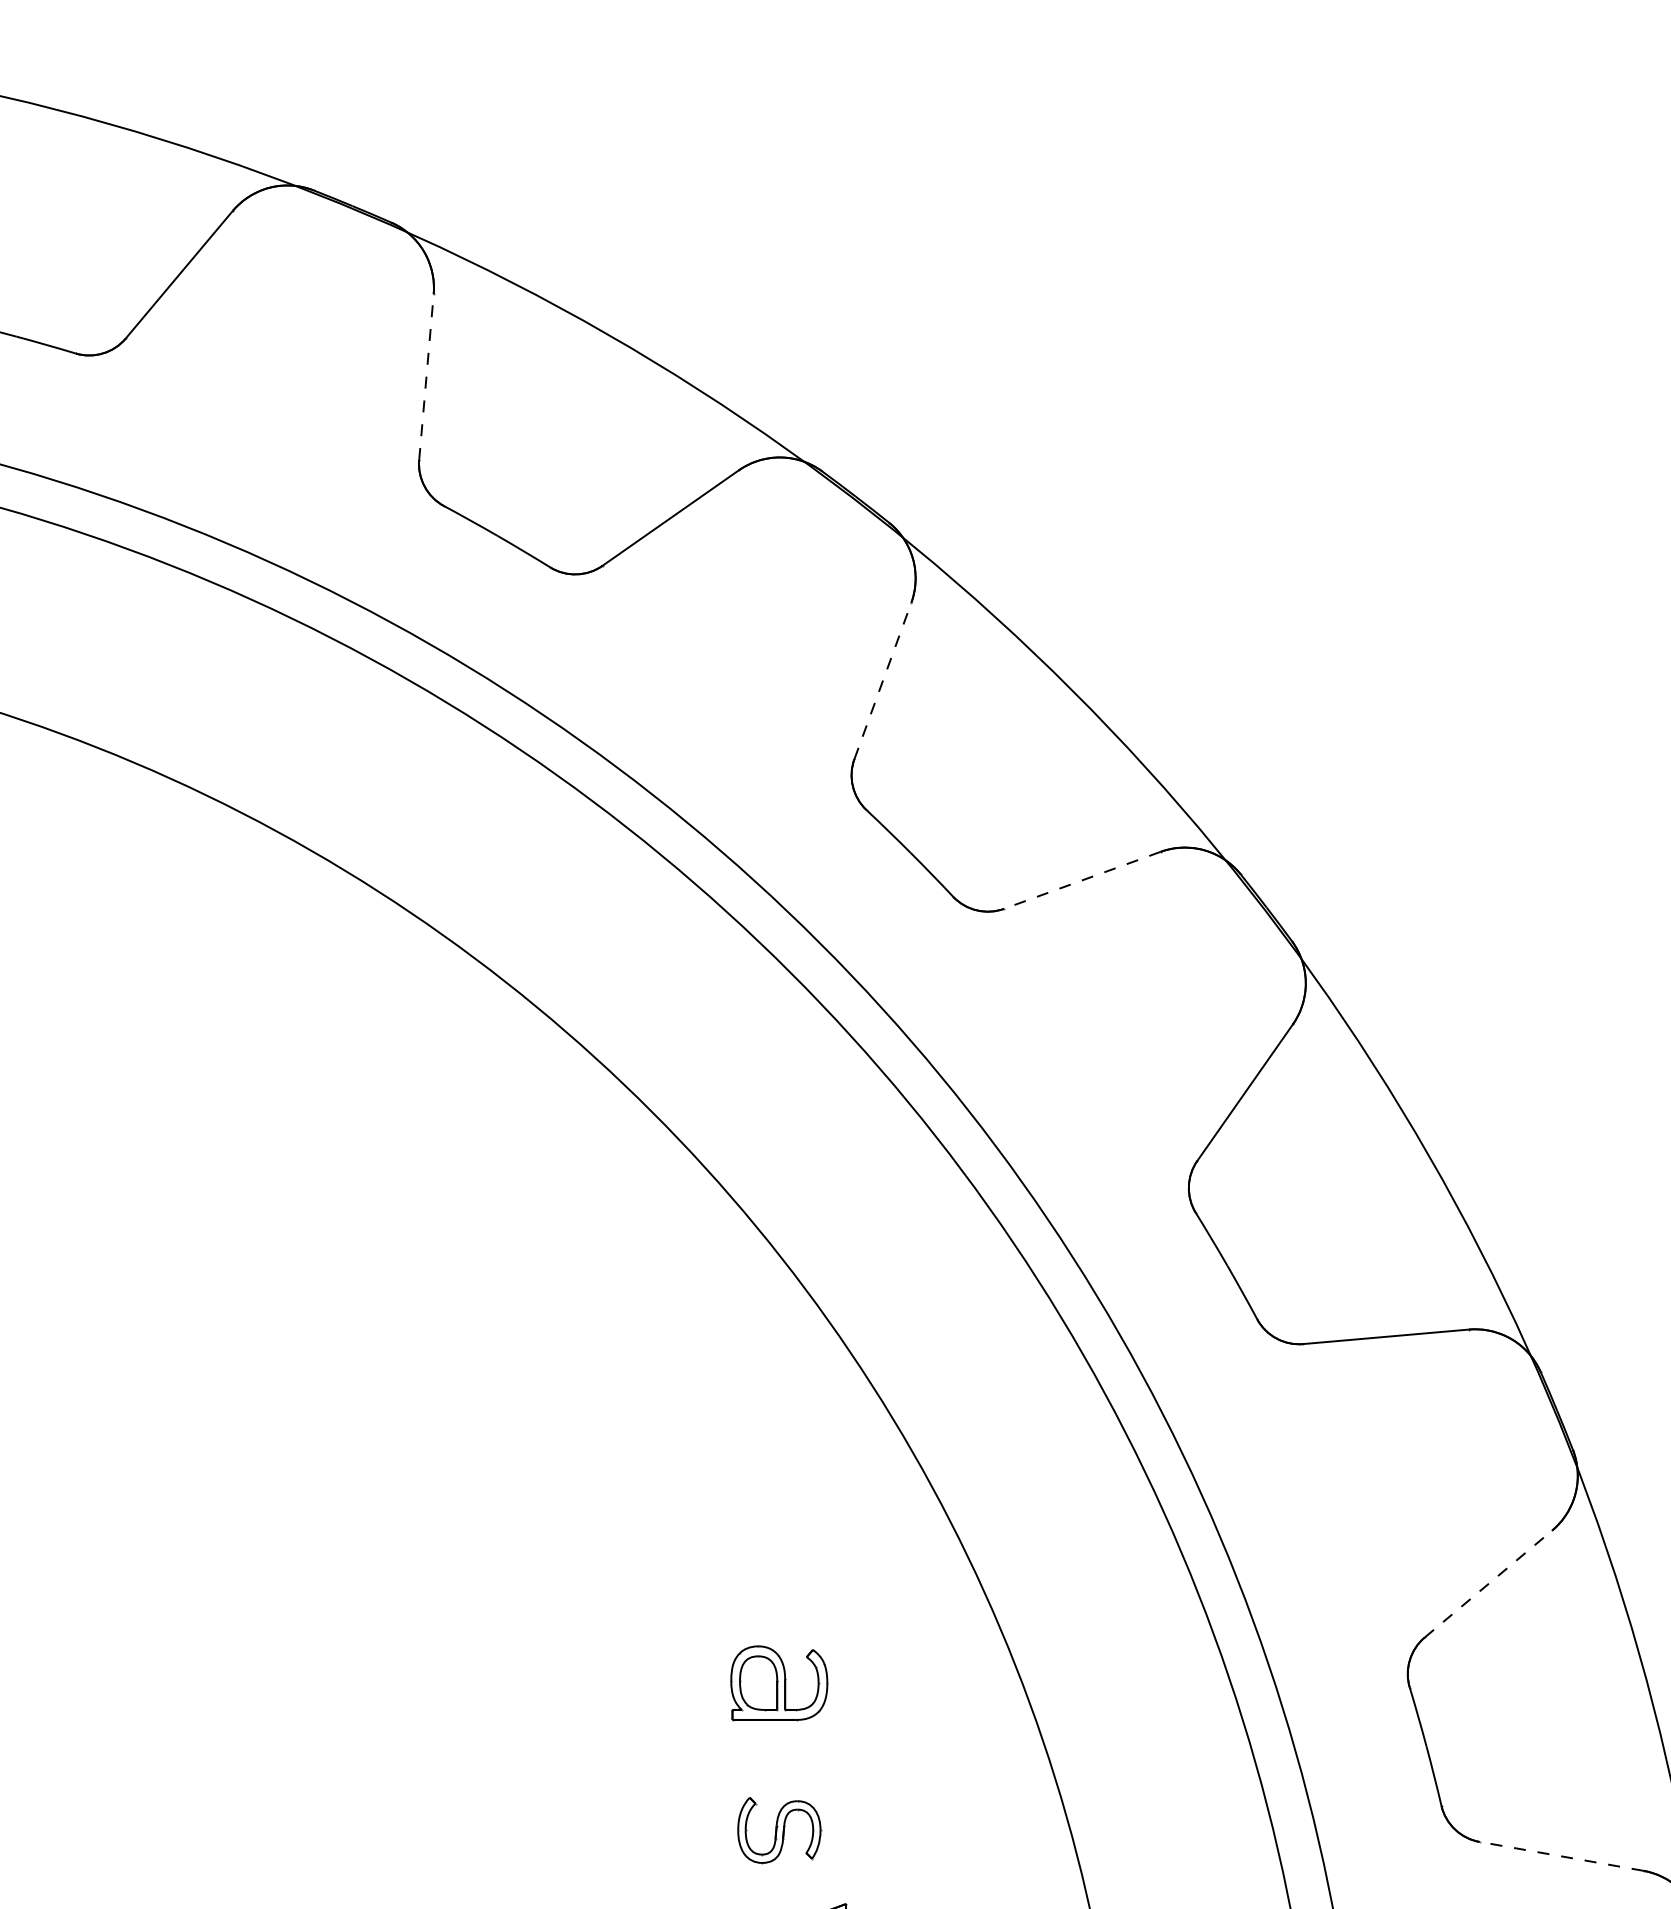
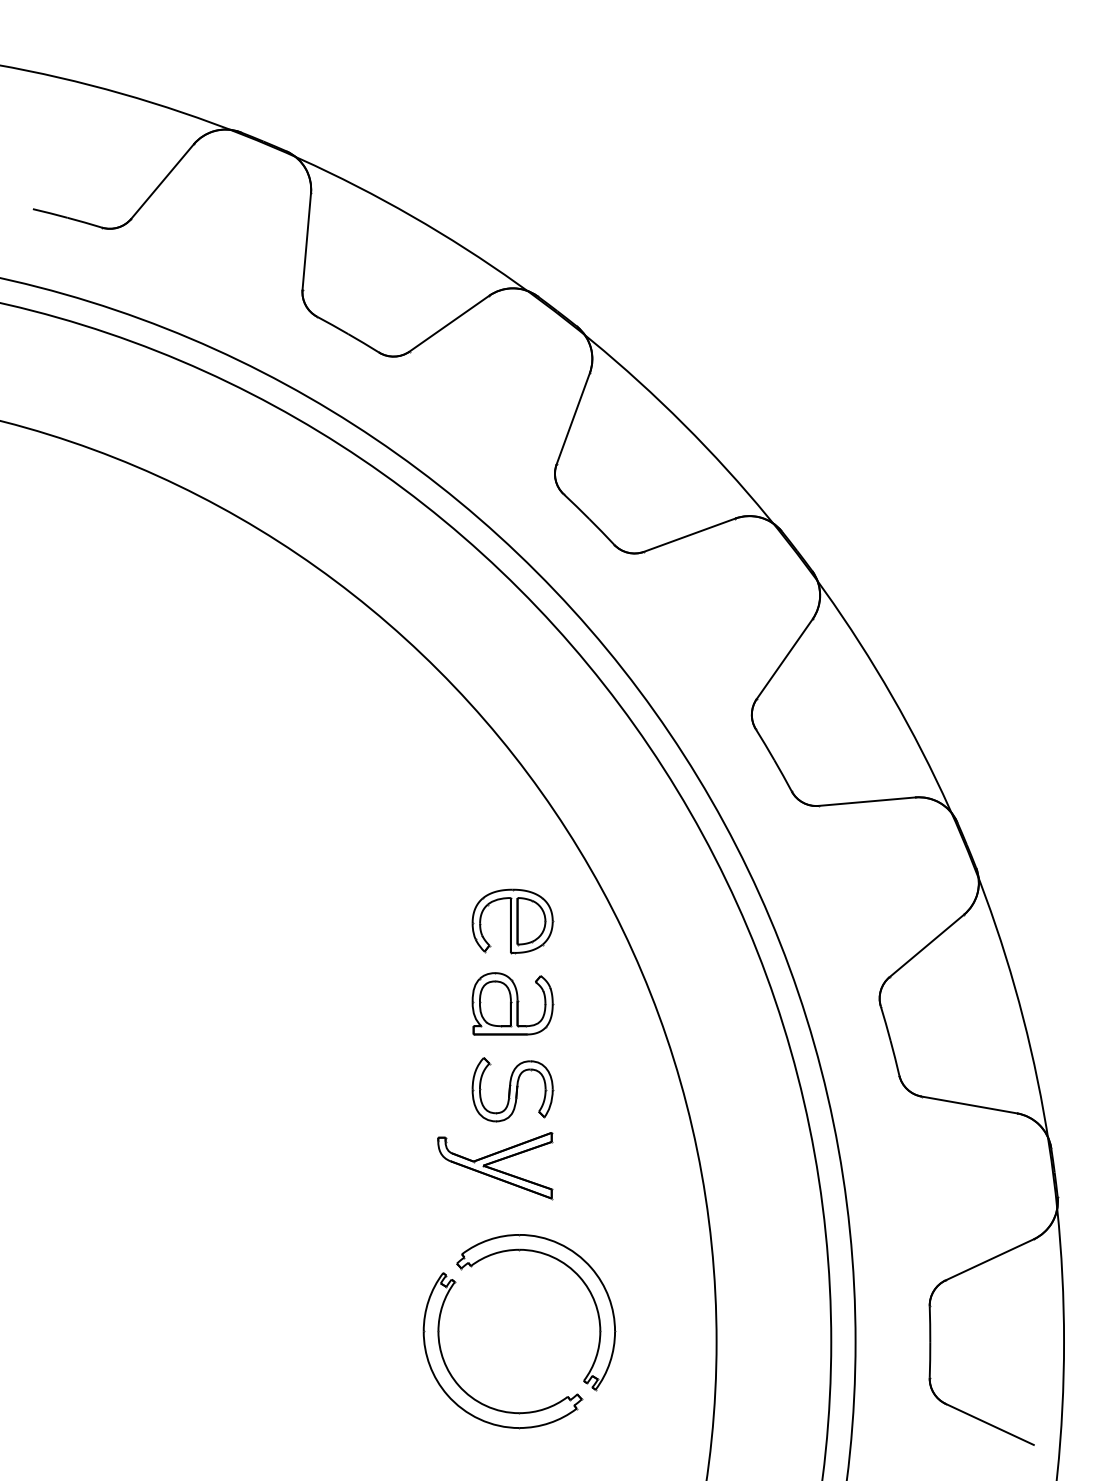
line: (425, 377) -> (306, 241), dashed -> solid
line: (883, 680) -> (573, 418), dashed -> solid
line: (1082, 880) -> (689, 535), dashed -> solid
part: (778, 1542) -> (512, 921), added
line: (1488, 1583) -> (926, 945), dashed -> solid
part: (778, 1682) -> (512, 1003), size x1.43
part: (778, 1829) -> (512, 1089), size x1.67
line: (1561, 1855) -> (969, 1104), dashed -> solid

